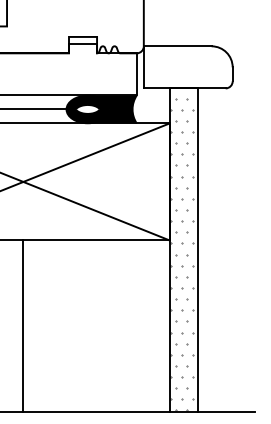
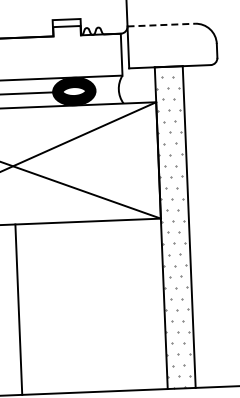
line: (177, 46) -> (161, 25), solid -> dashed
fill: (111, 109) -> (97, 90), removed

